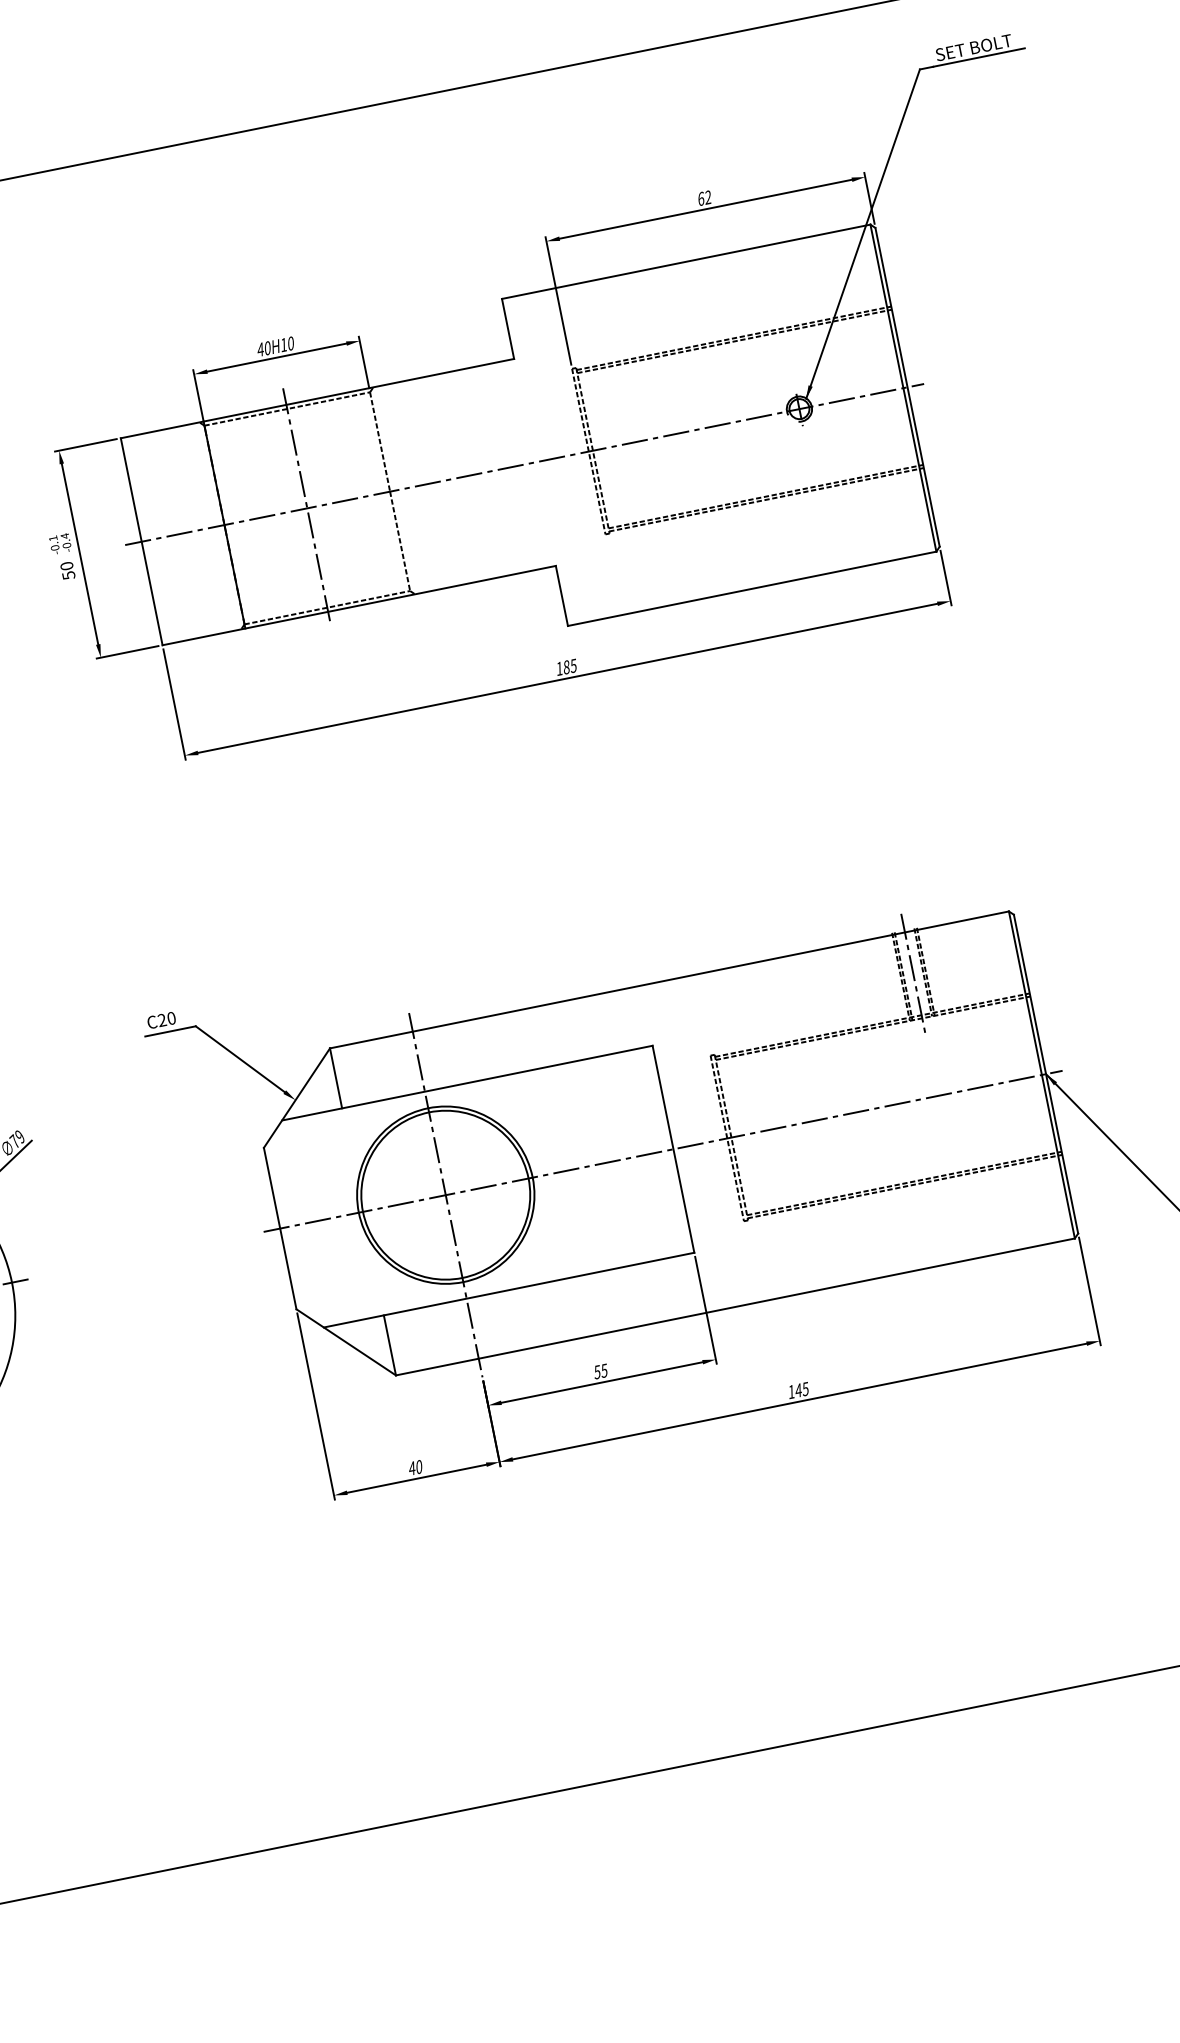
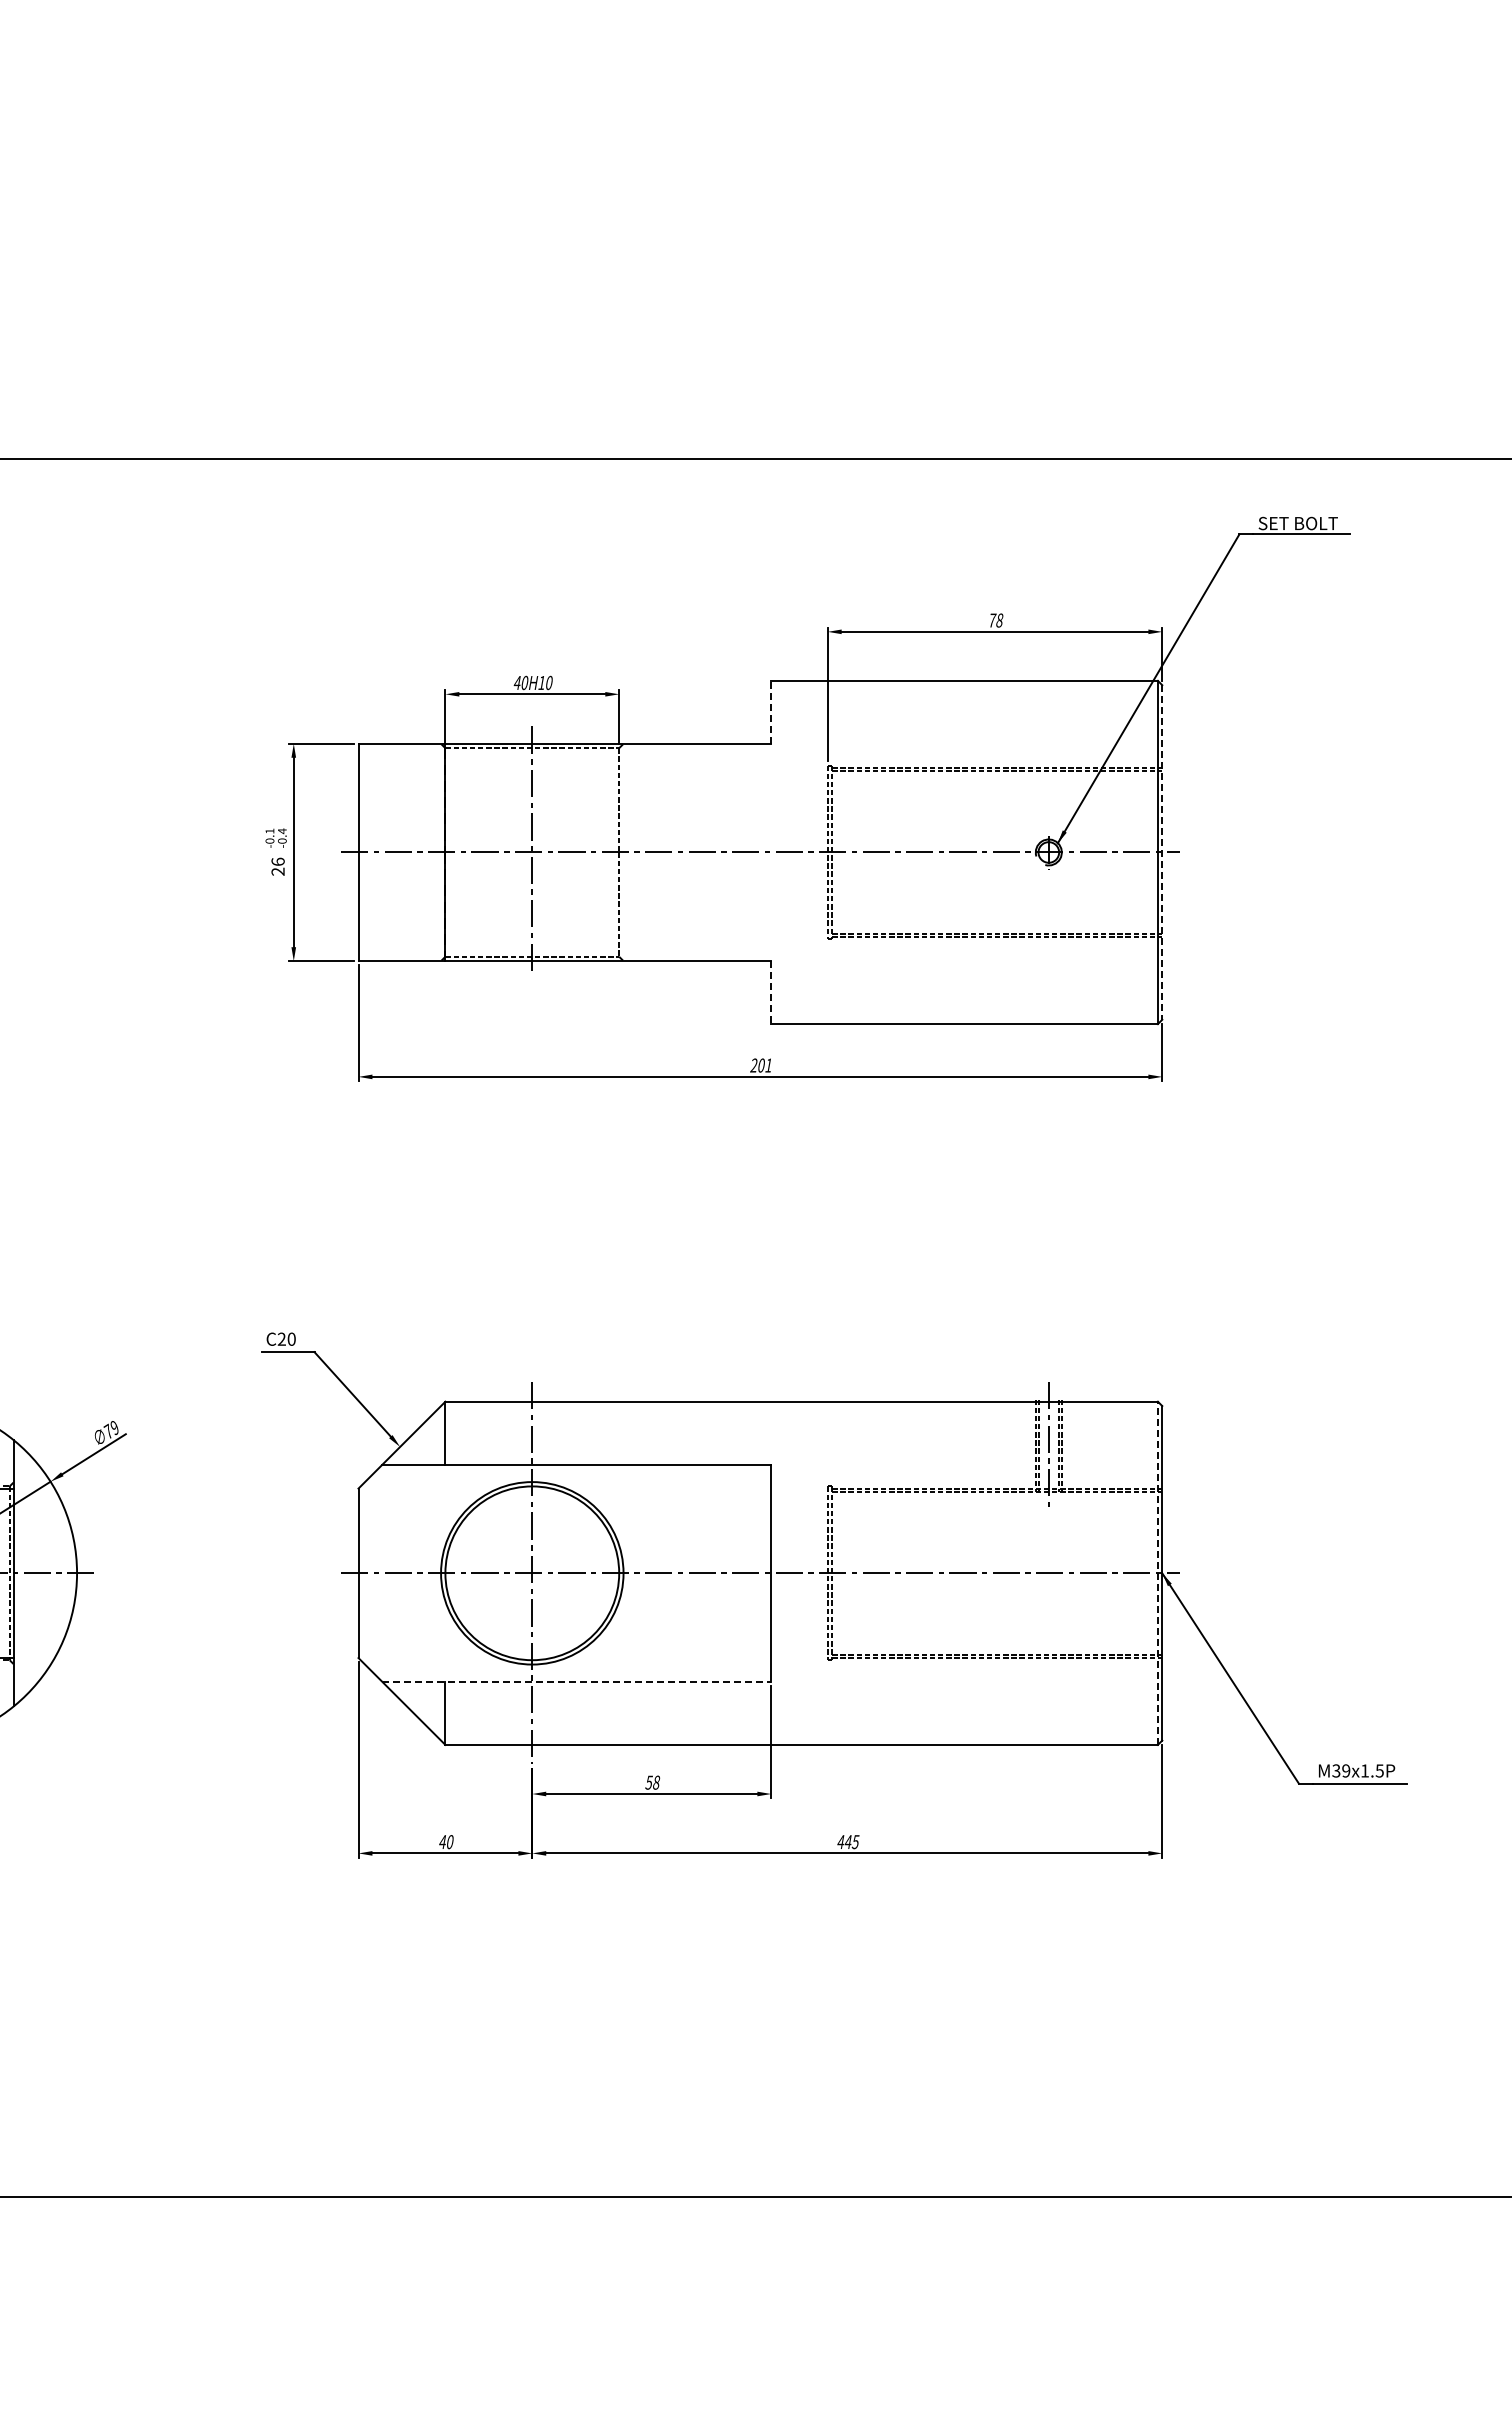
text: (705, 198) -> (996, 620), 62 -> 78
line: (508, 328) -> (771, 711), solid -> dashed
line: (907, 387) -> (1162, 852), solid -> dashed
text: (67, 570) -> (277, 866), 50 -> 26
line: (562, 596) -> (771, 993), solid -> dashed
text: (566, 667) -> (761, 1065), 185 -> 201
line: (1041, 1075) -> (1157, 1573), solid -> dashed
line: (509, 1289) -> (577, 1681), solid -> dashed
text: (604, 1370) -> (656, 1782), 55 -> 58
text: (790, 1391) -> (840, 1841), 145 -> 445

